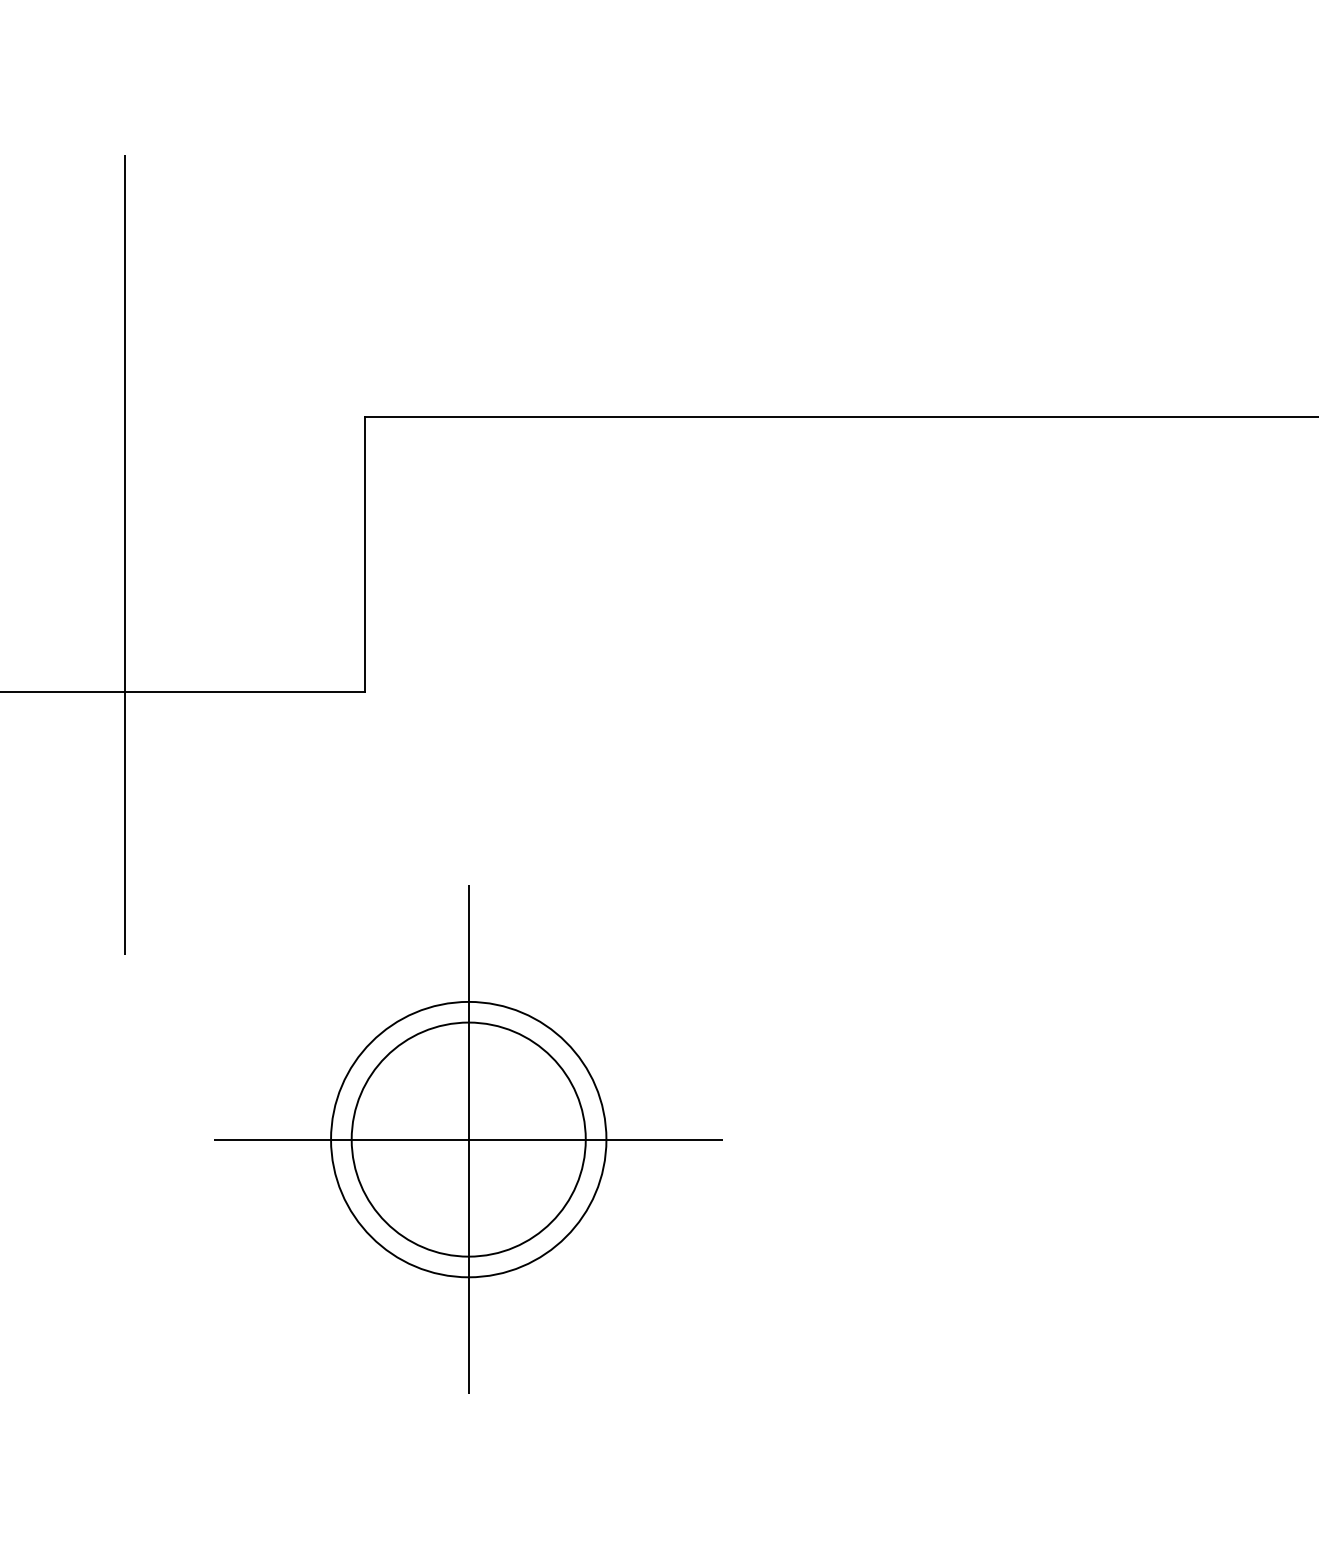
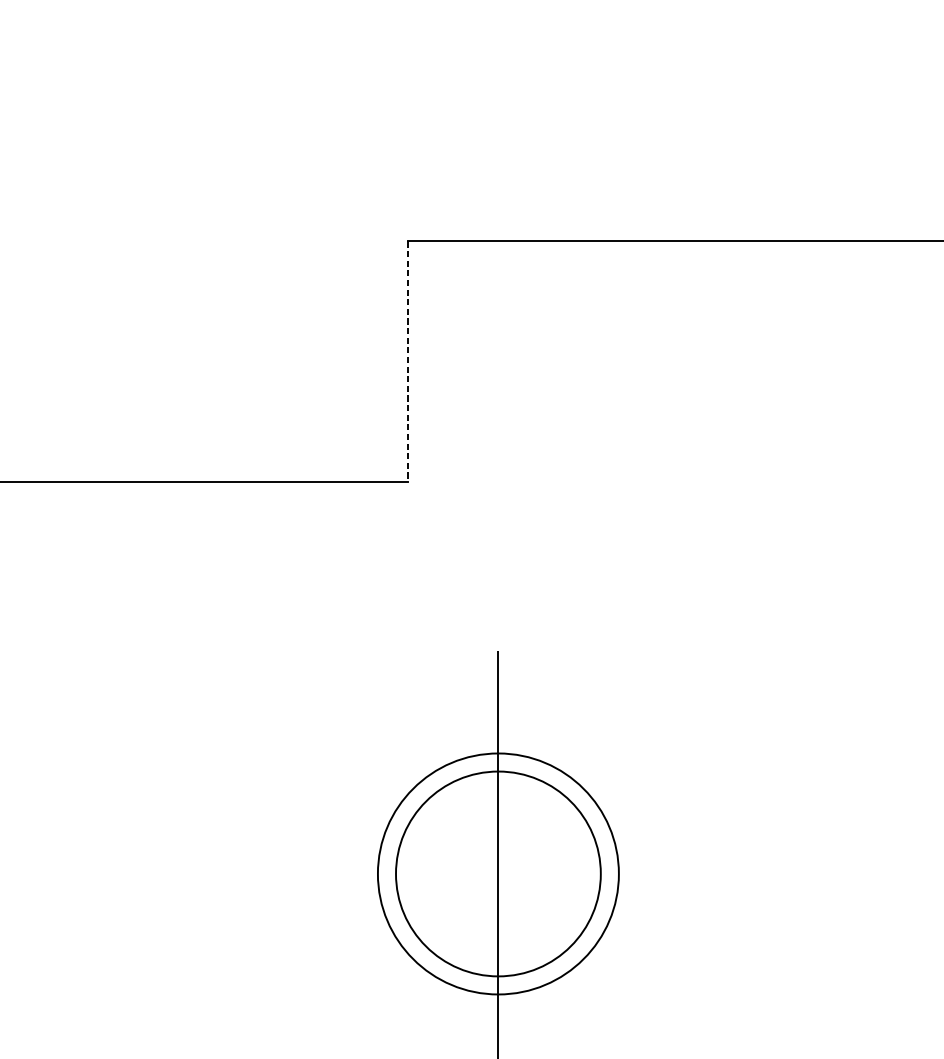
line: (124, 554) -> (197, 361), removed
line: (365, 554) -> (408, 361), solid -> dashed
line: (468, 1139) -> (498, 873), removed

